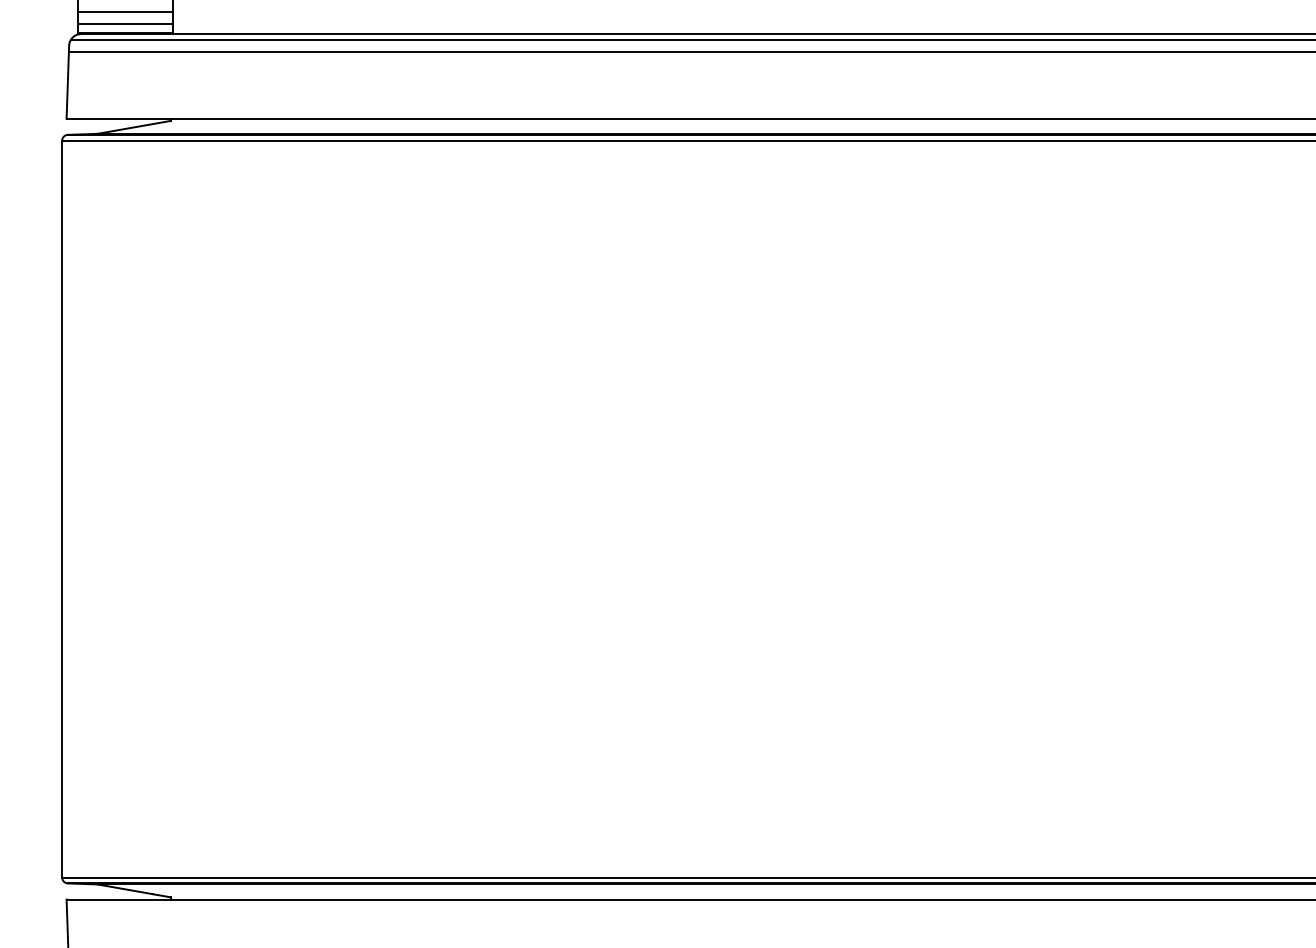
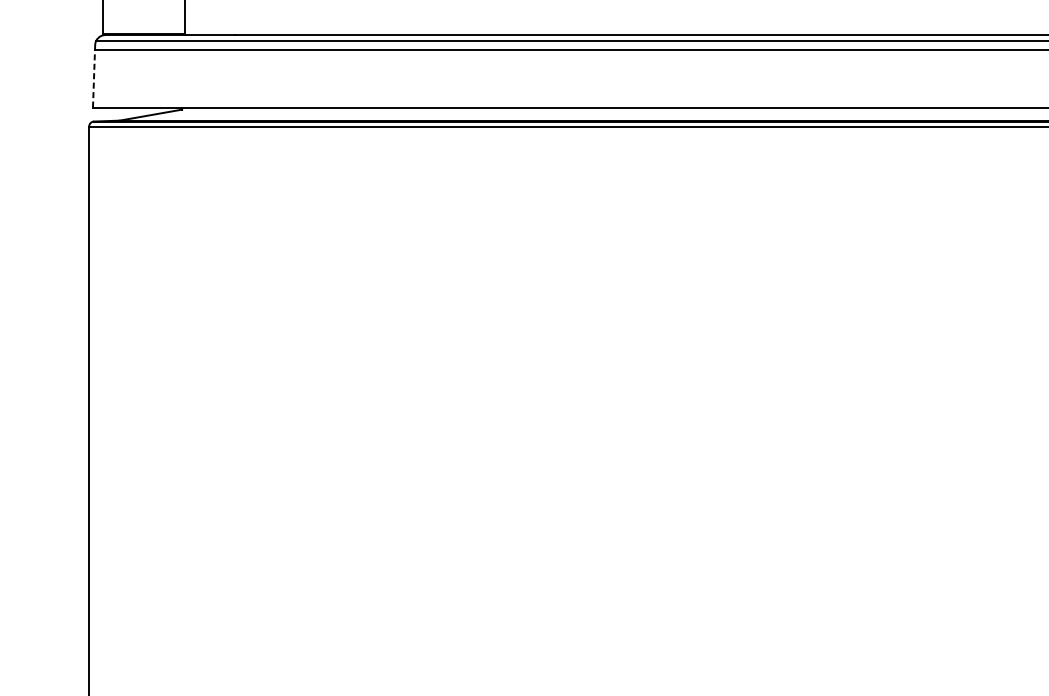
line: (125, 12) -> (143, 16), removed
line: (125, 24) -> (143, 26), removed
line: (67, 82) -> (93, 76), solid -> dashed

